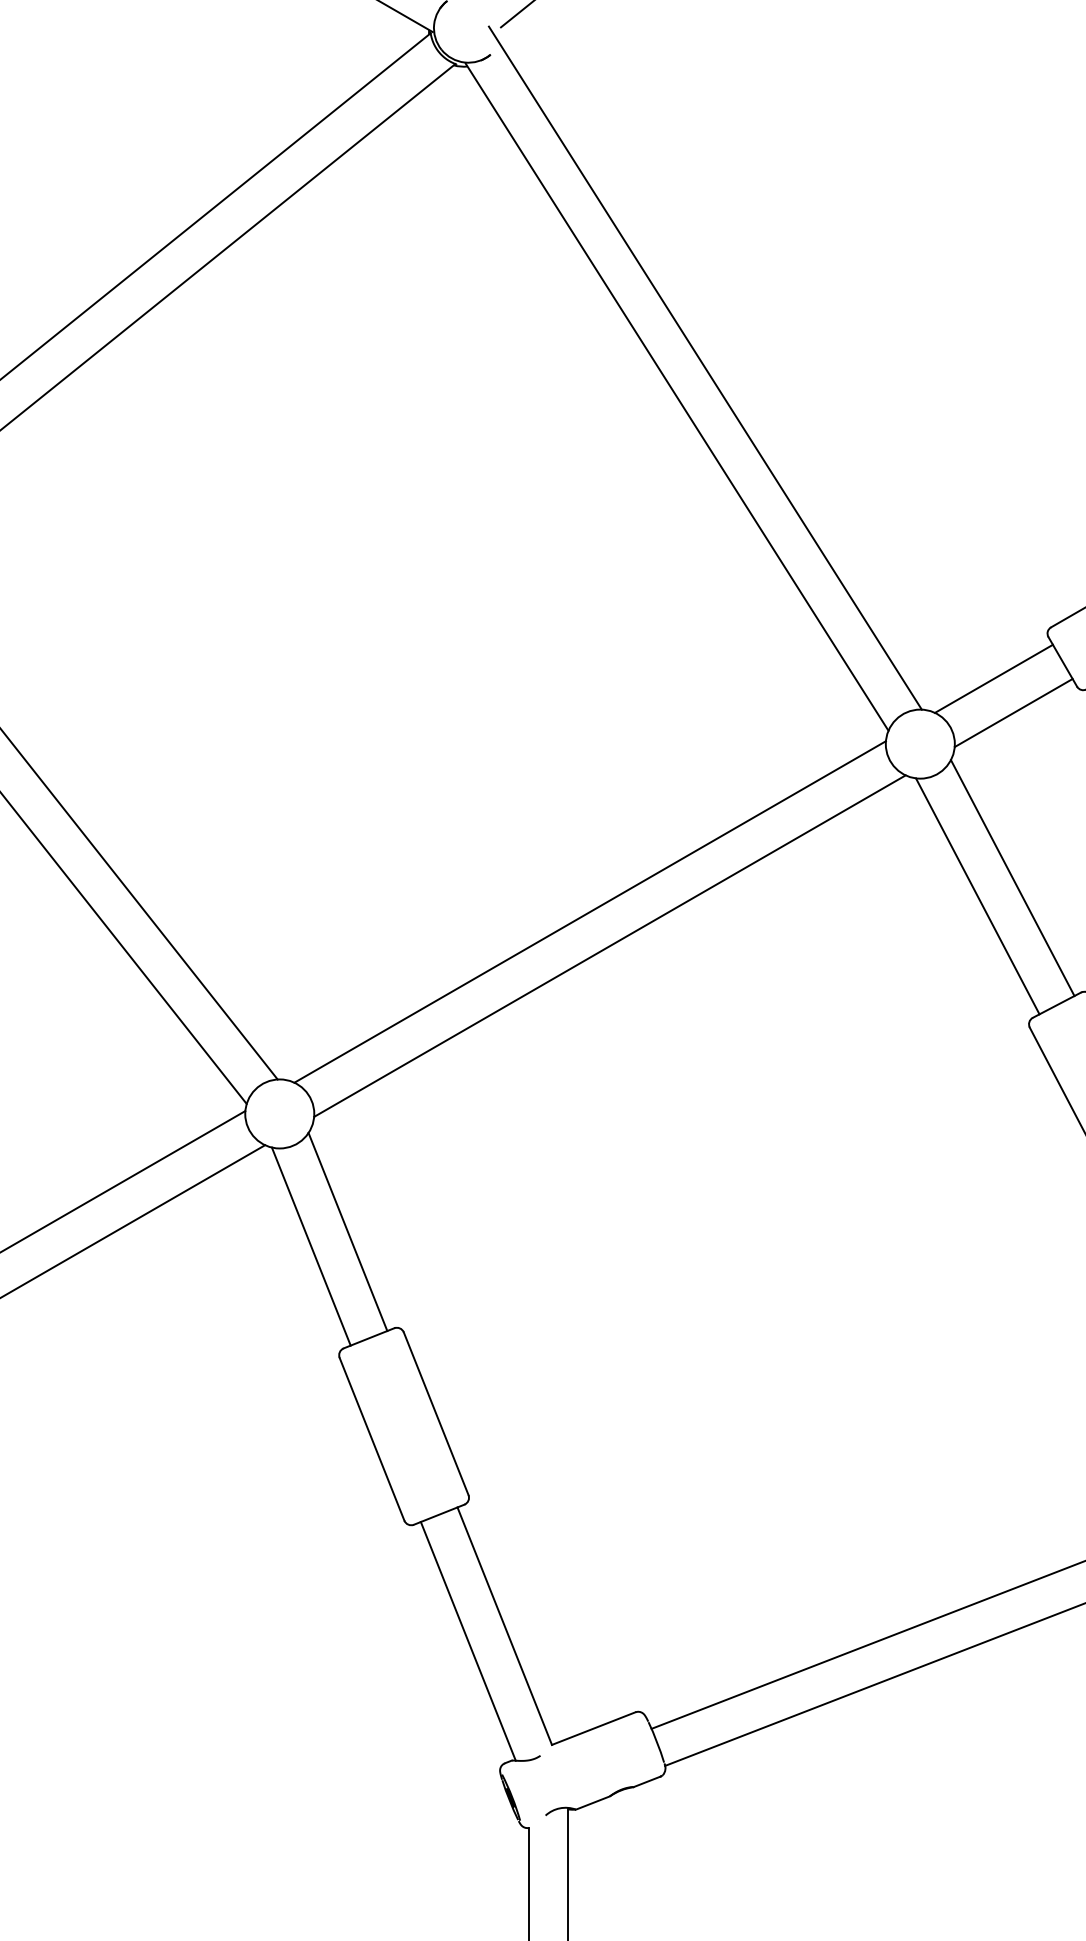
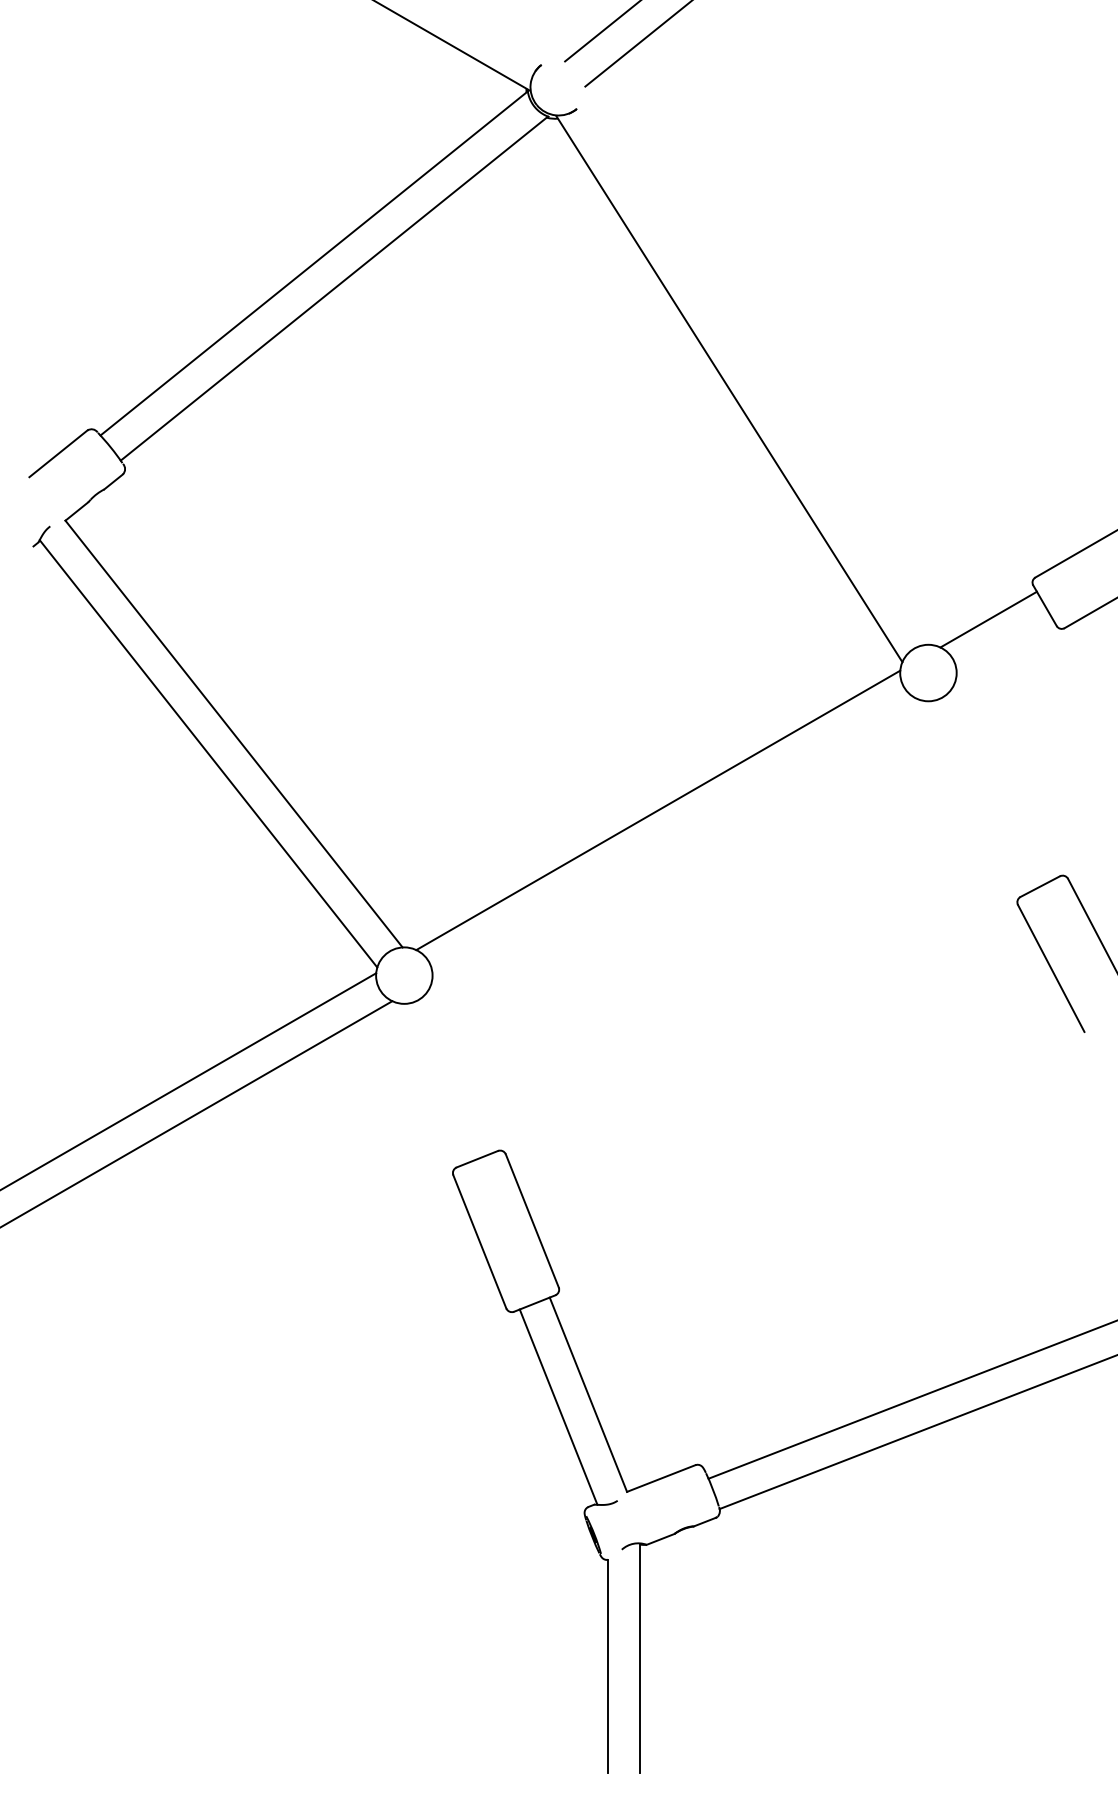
line: (705, 367) -> (752, 364), removed
line: (1013, 712) -> (1004, 647), removed
line: (1012, 877) -> (1003, 782), removed
line: (976, 896) -> (974, 797), removed
line: (609, 946) -> (674, 838), removed
line: (347, 1232) -> (459, 1072), removed
line: (310, 1247) -> (429, 1084), removed

